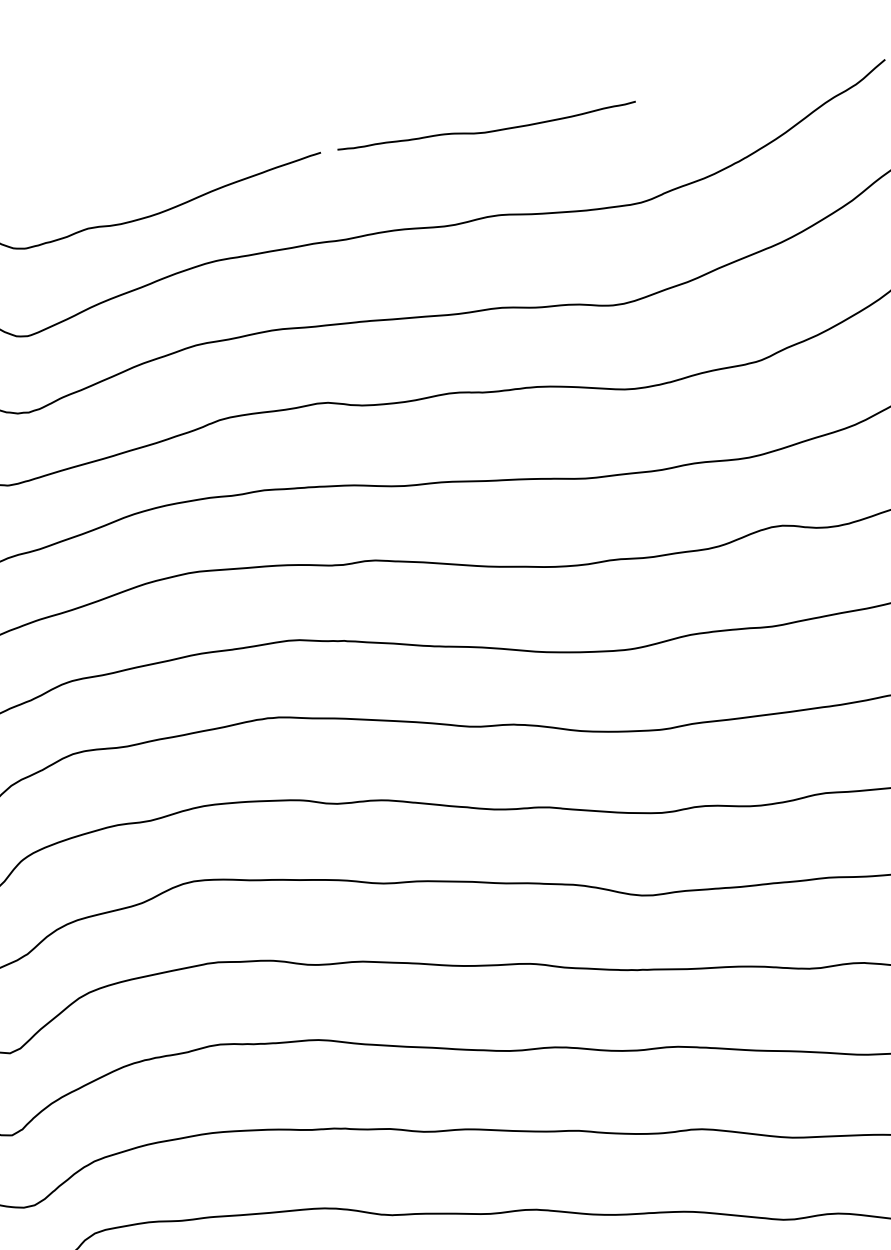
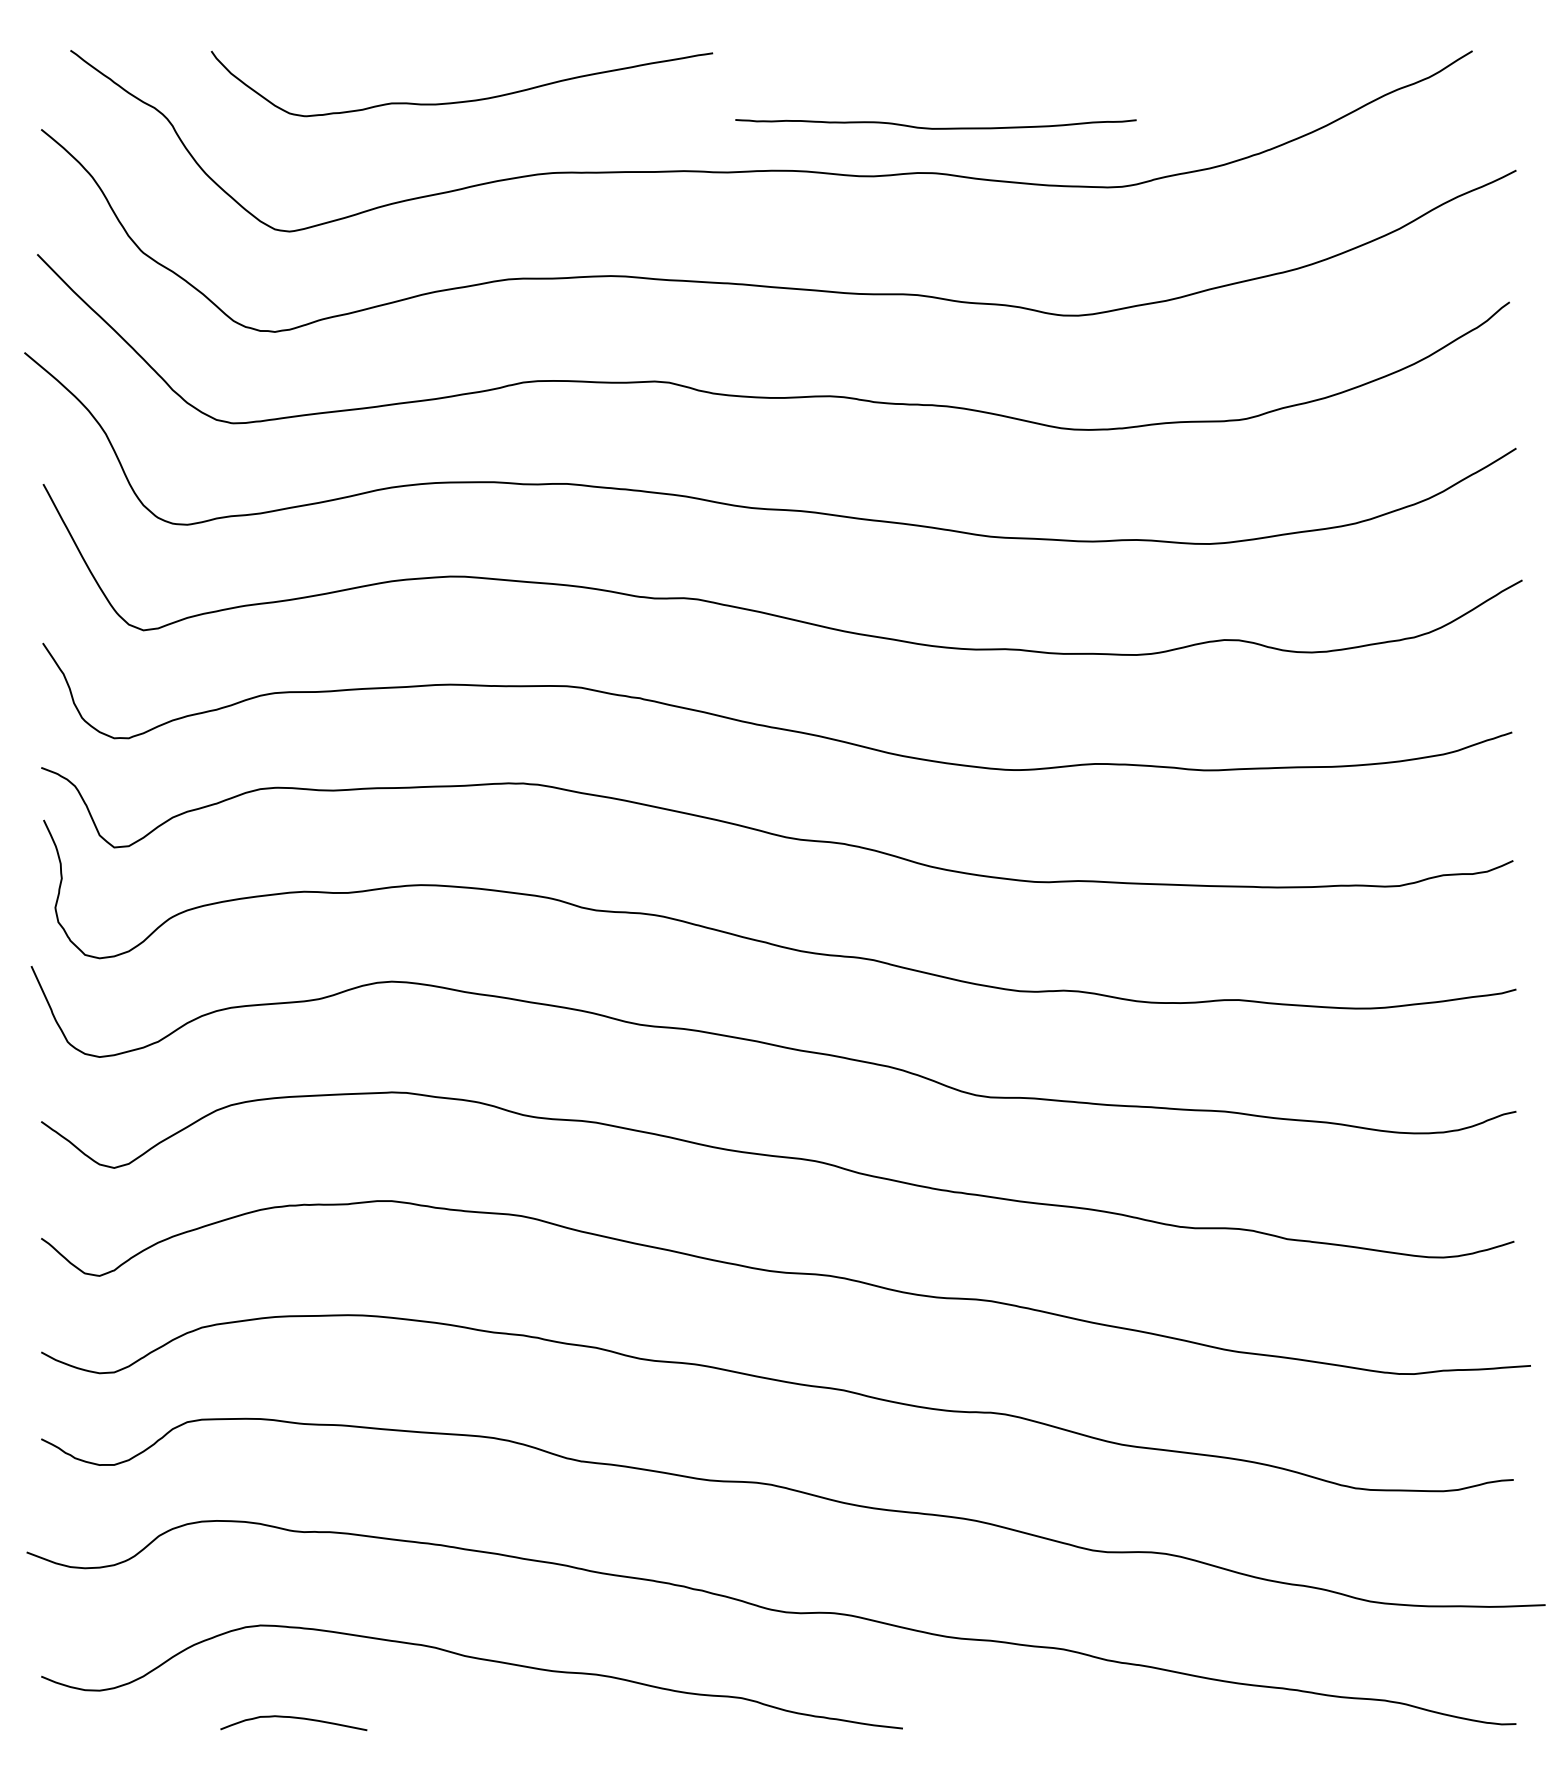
curve: (487, 131) -> (936, 127), moved

